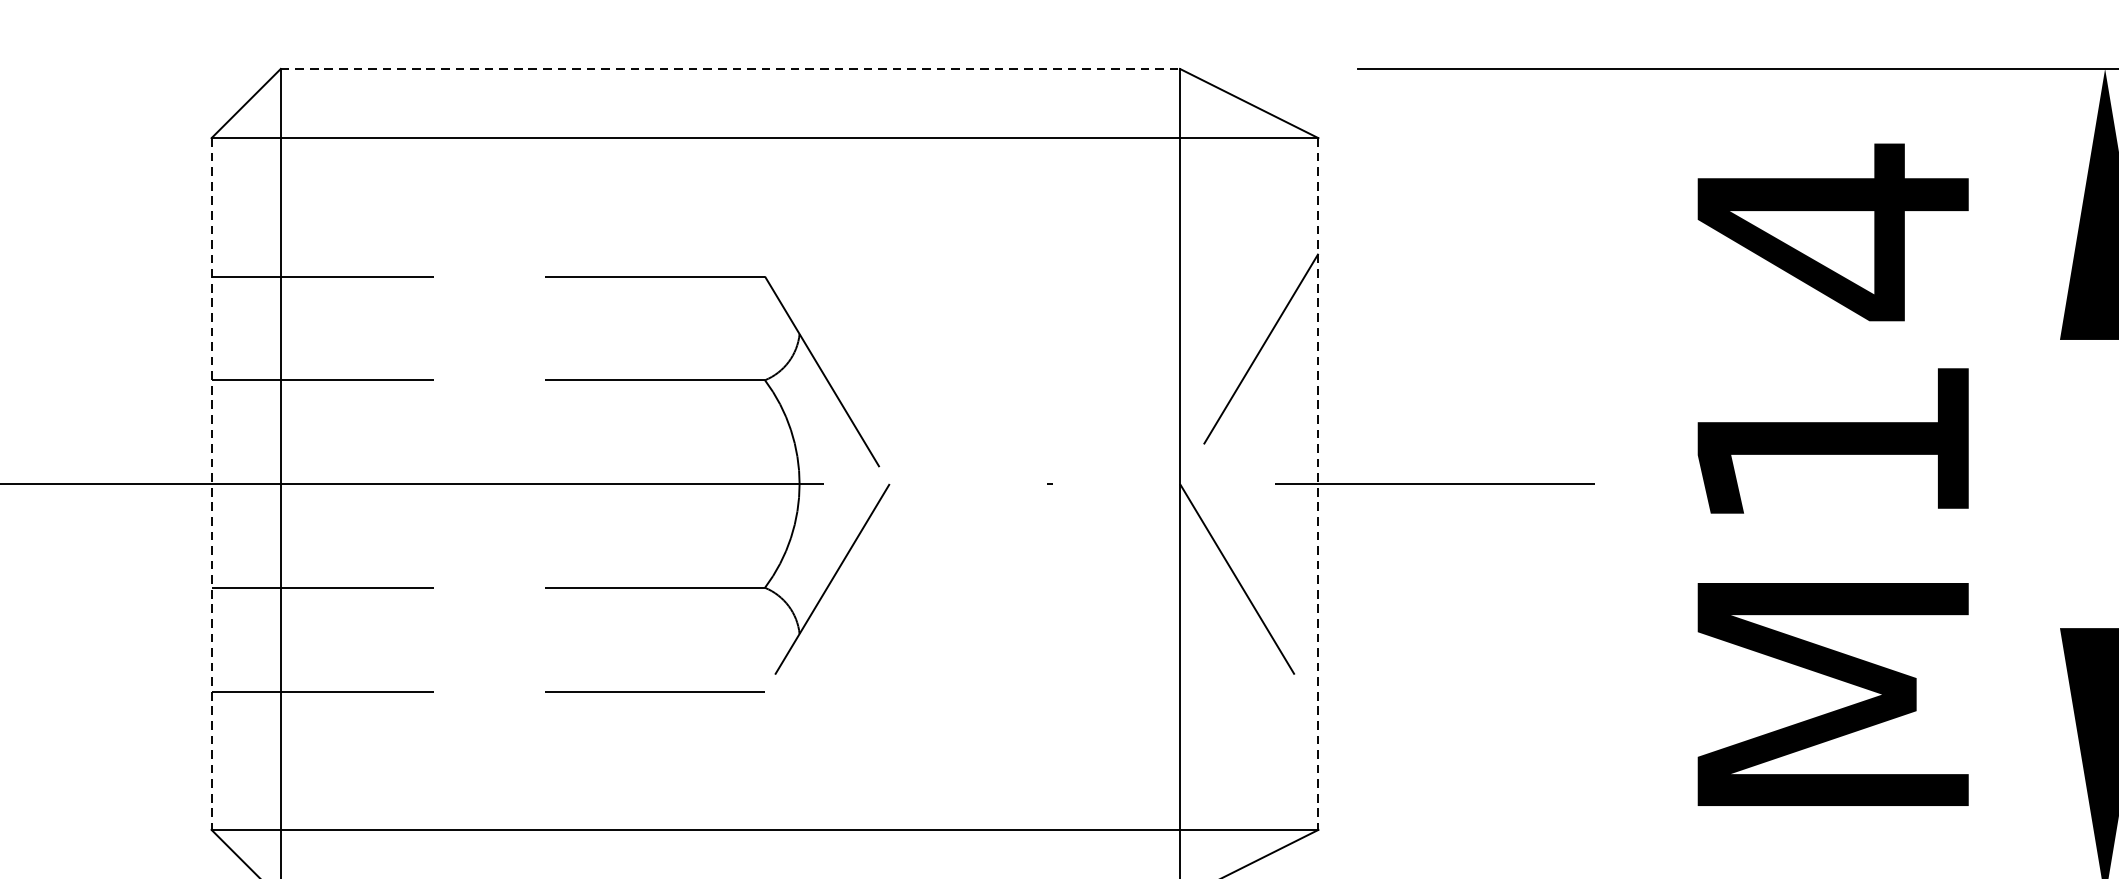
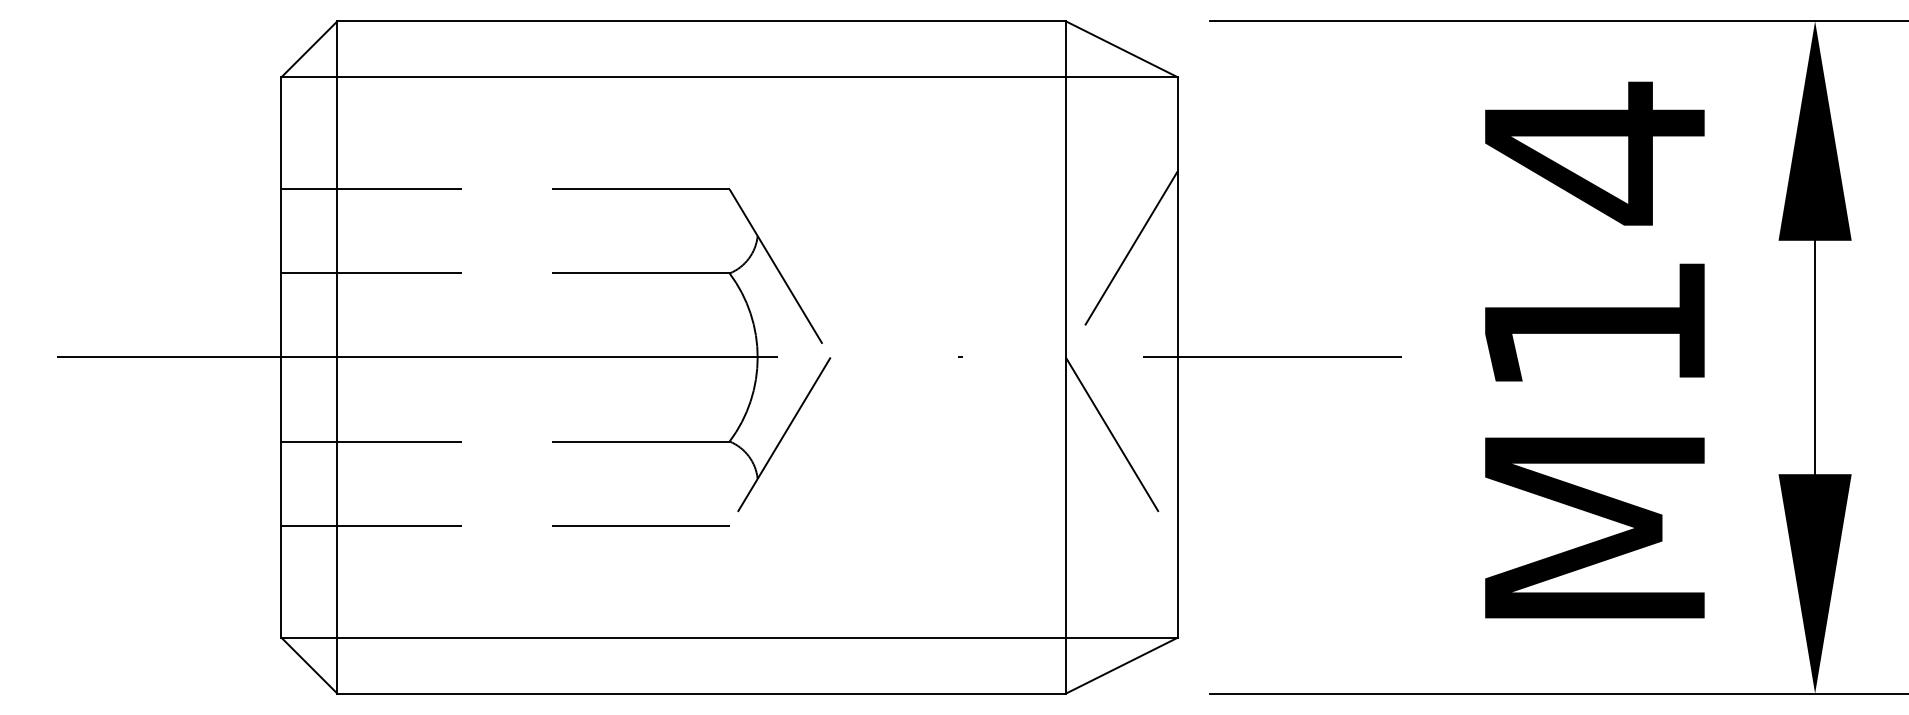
line: (731, 69) -> (702, 21), dashed -> solid
line: (211, 484) -> (281, 357), dashed -> solid
line: (1317, 484) -> (1177, 357), dashed -> solid
line: (2105, 484) -> (1815, 357), added

